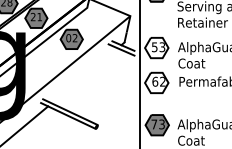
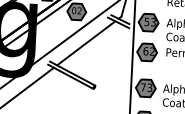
fill: (156, 47) -> (148, 22), added
line: (84, 75) -> (86, 43), added
fill: (156, 82) -> (146, 51), added

